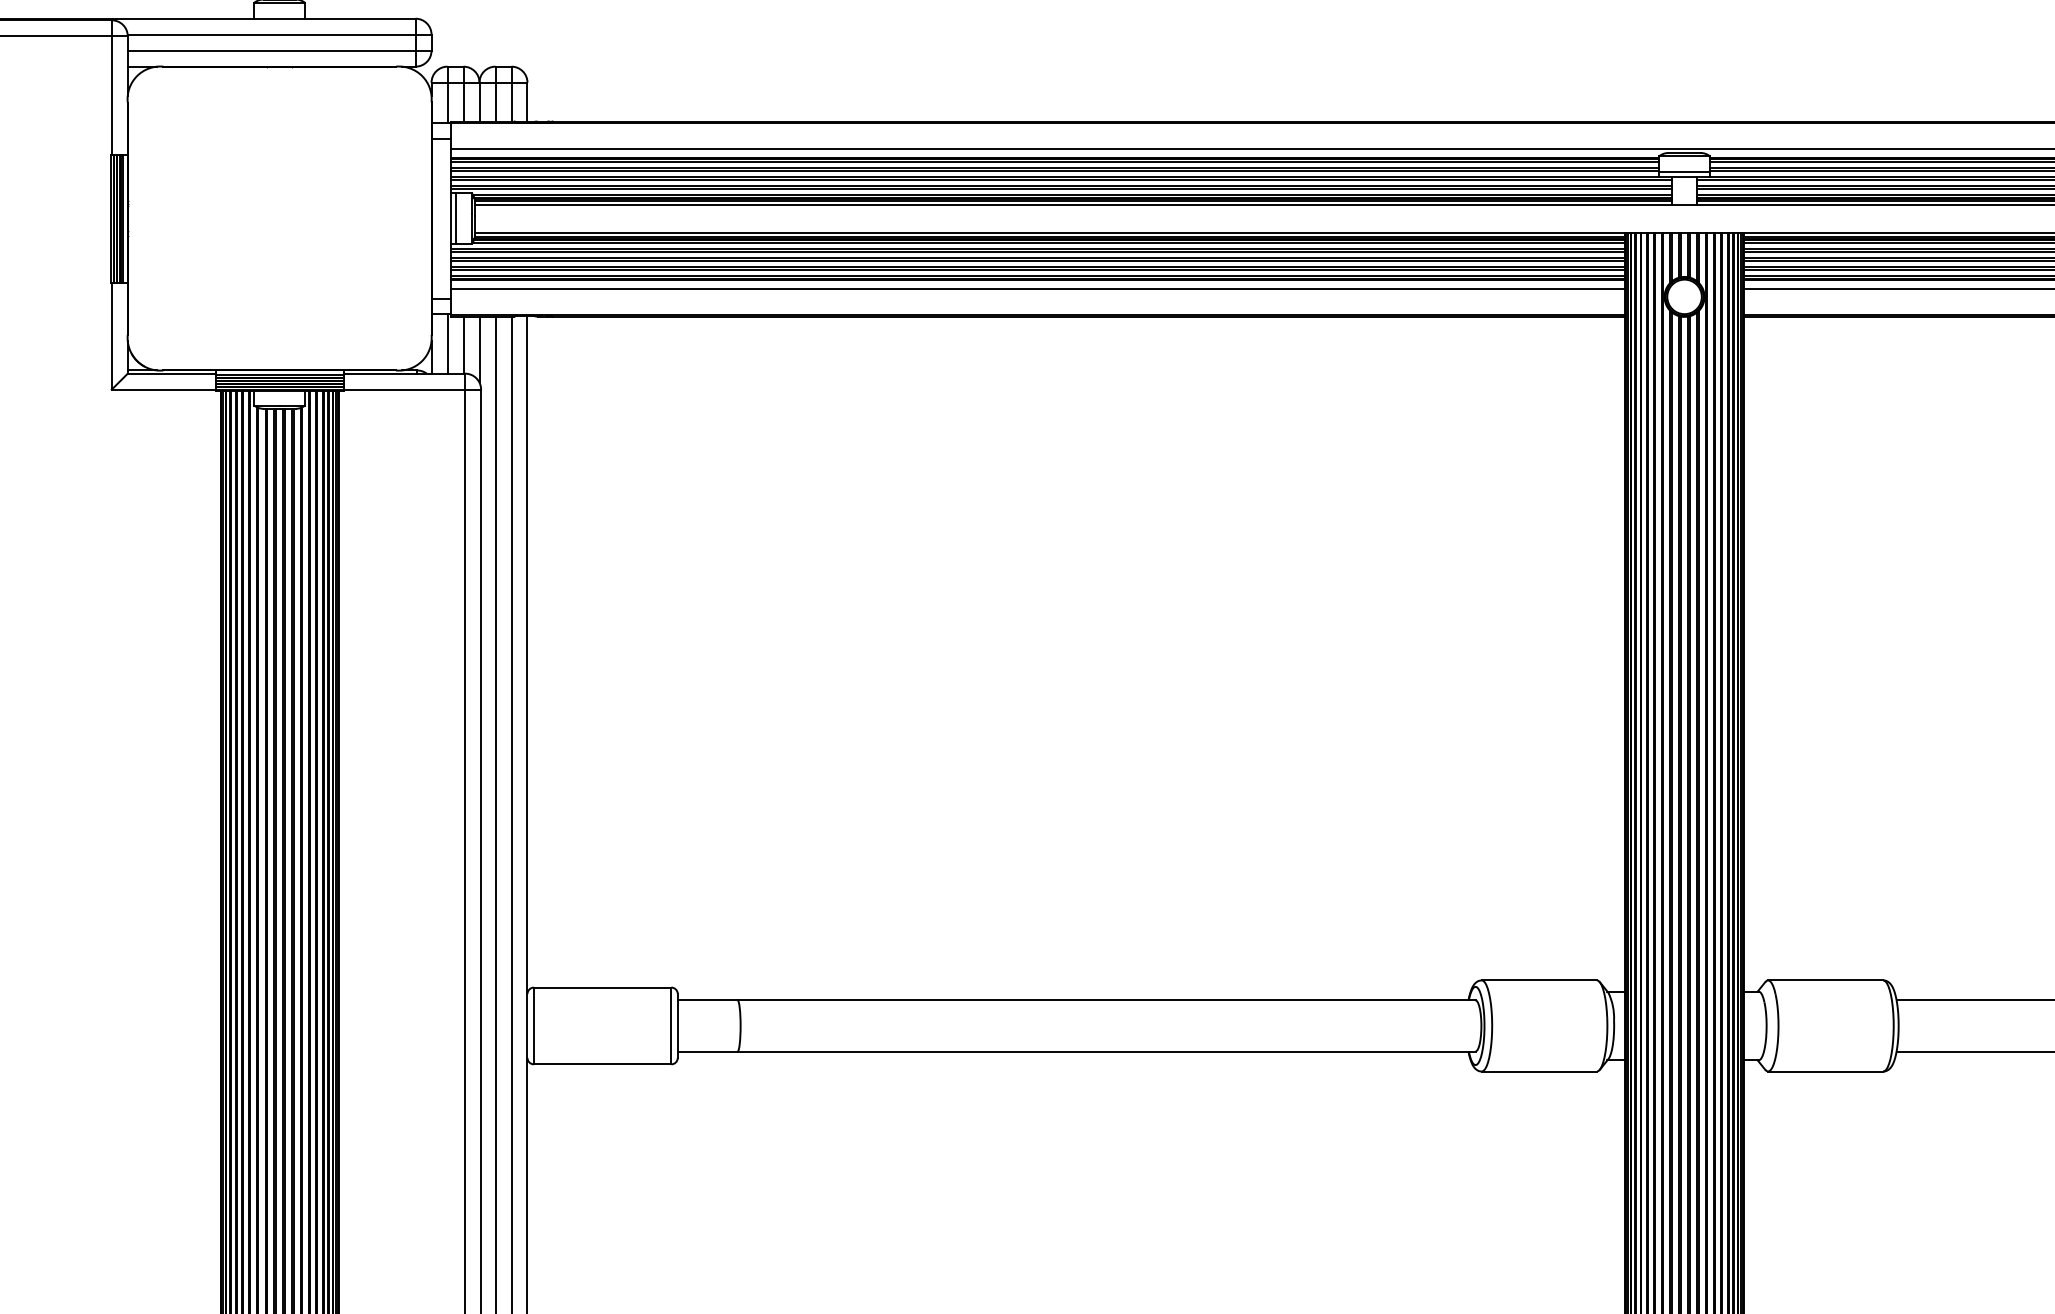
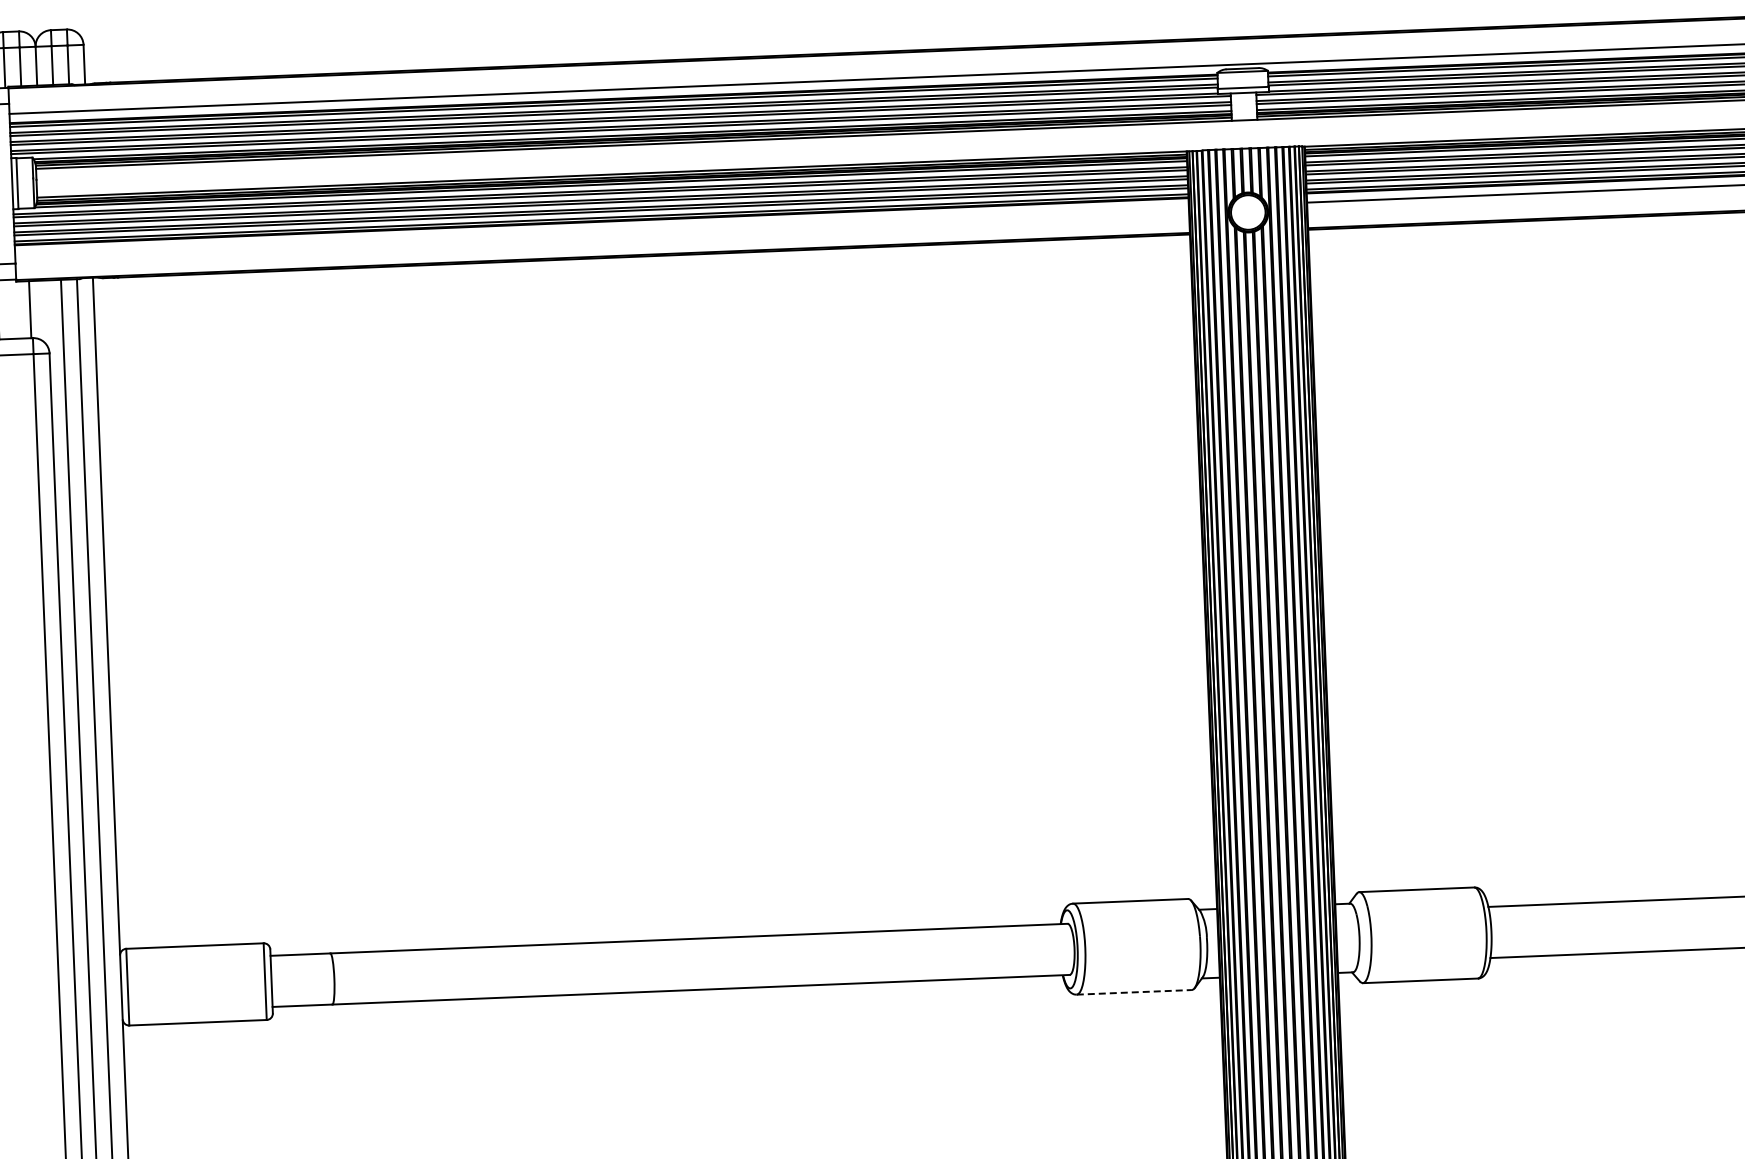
line: (1037, 289) -> (601, 231), removed
line: (447, 343) -> (14, 308), removed
line: (479, 349) -> (46, 313), removed
line: (1539, 1071) -> (1134, 992), solid -> dashed

